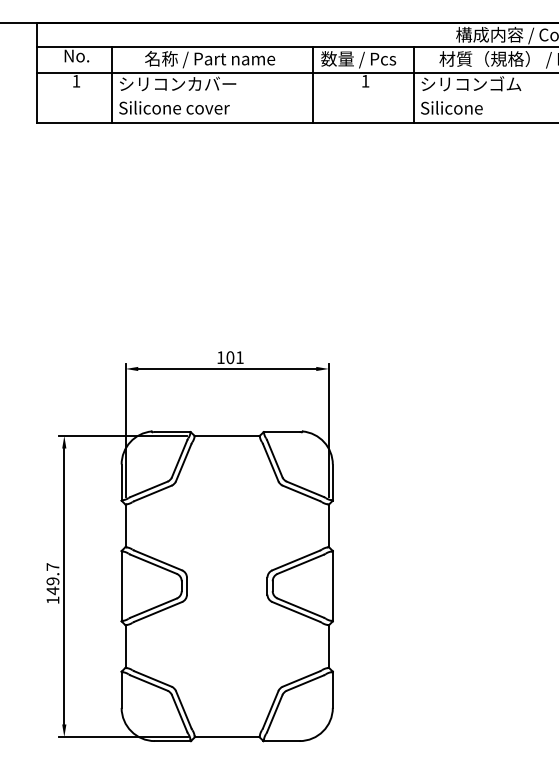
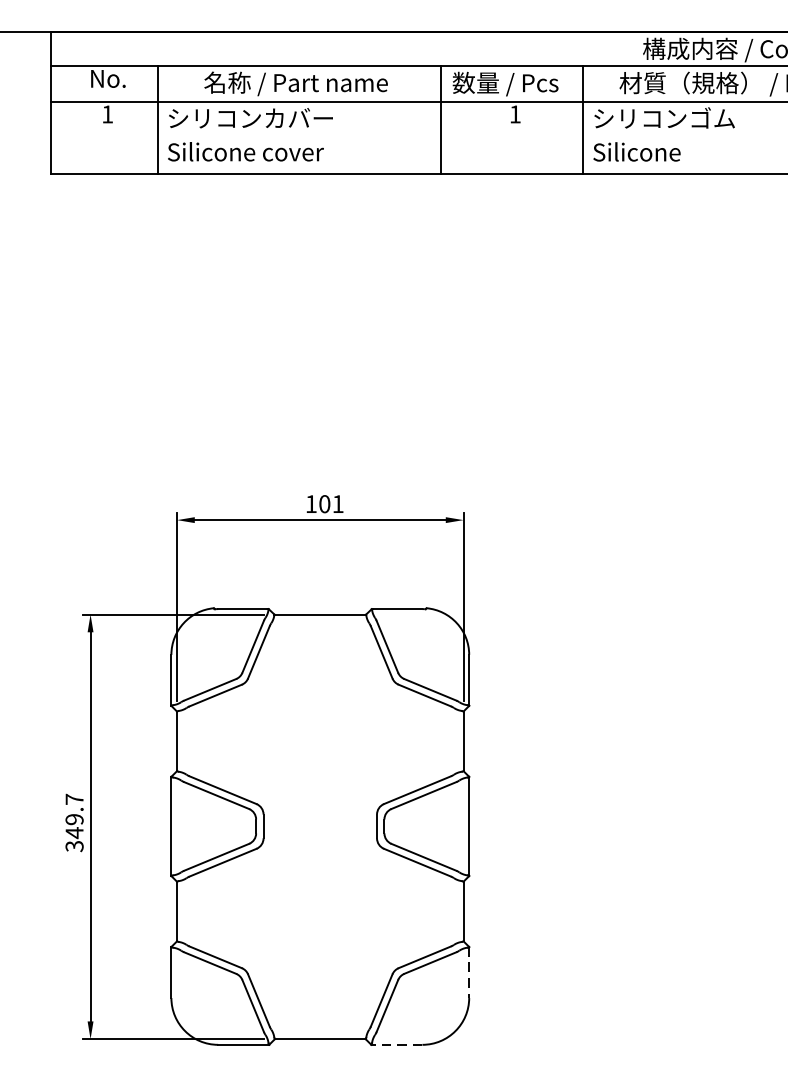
text: (52, 600) -> (73, 846), 149.7 -> 349.7
line: (332, 690) -> (468, 973), solid -> dashed
line: (281, 741) -> (396, 1045), solid -> dashed

